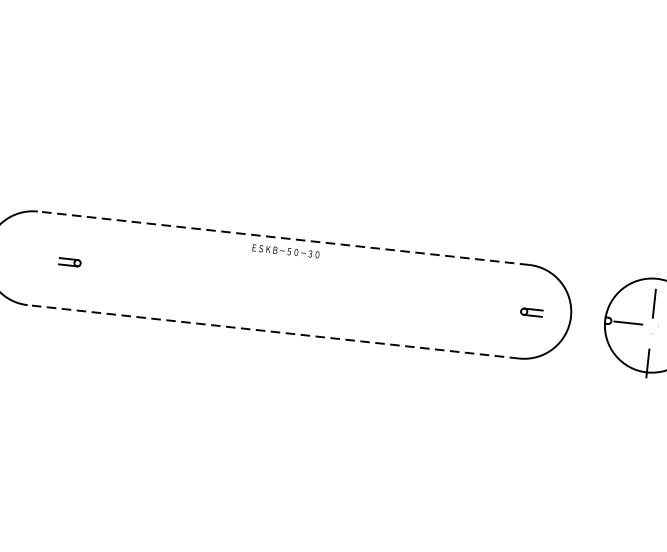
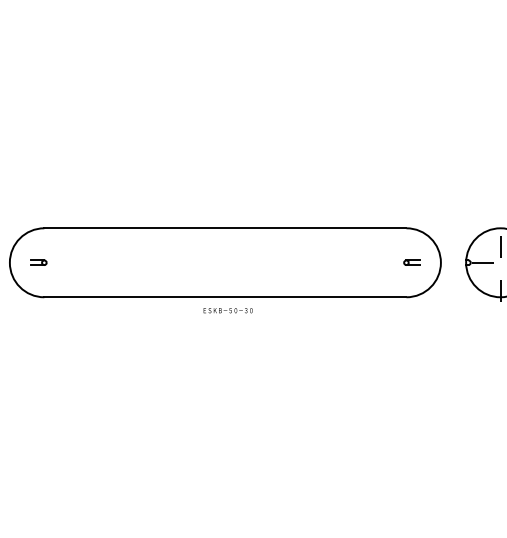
line: (282, 238) -> (224, 228), dashed -> solid
text: (285, 251) -> (227, 310), moved
part: (69, 261) -> (38, 262), moved
line: (272, 332) -> (224, 297), dashed -> solid

